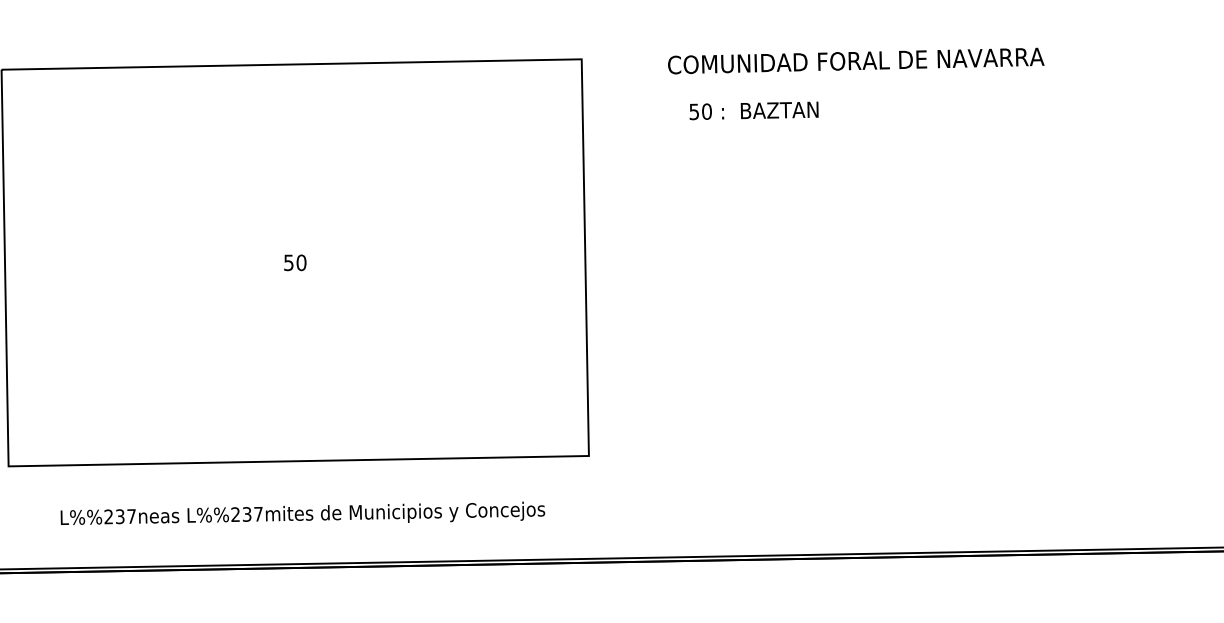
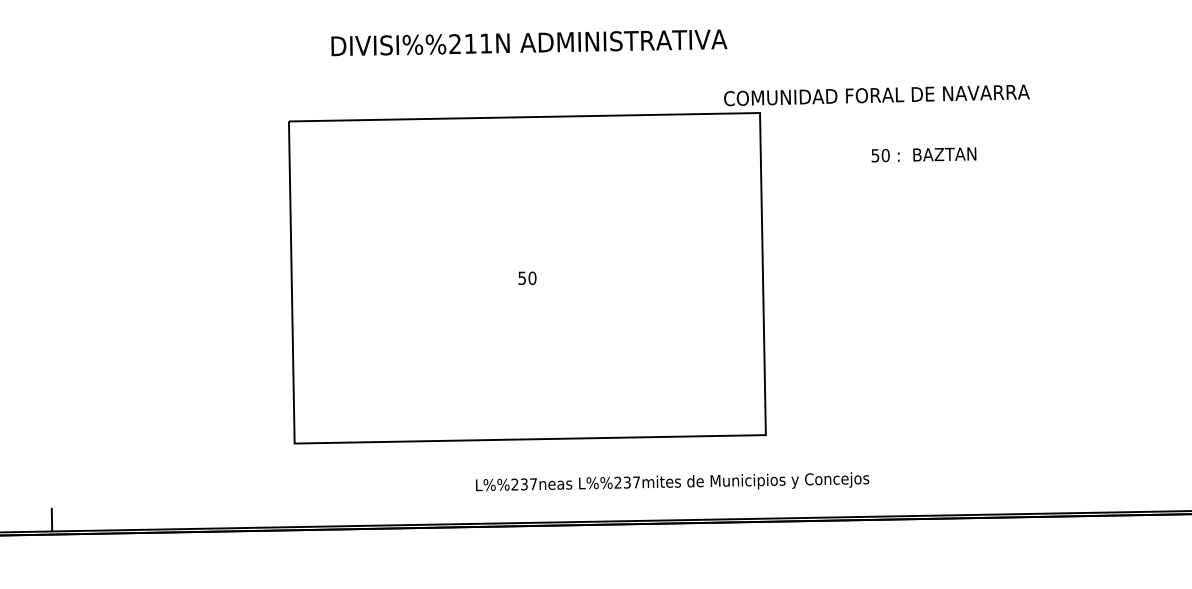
text: (855, 61) -> (876, 95), moved
text: (753, 110) -> (923, 154), moved
text: (302, 513) -> (672, 481), moved

